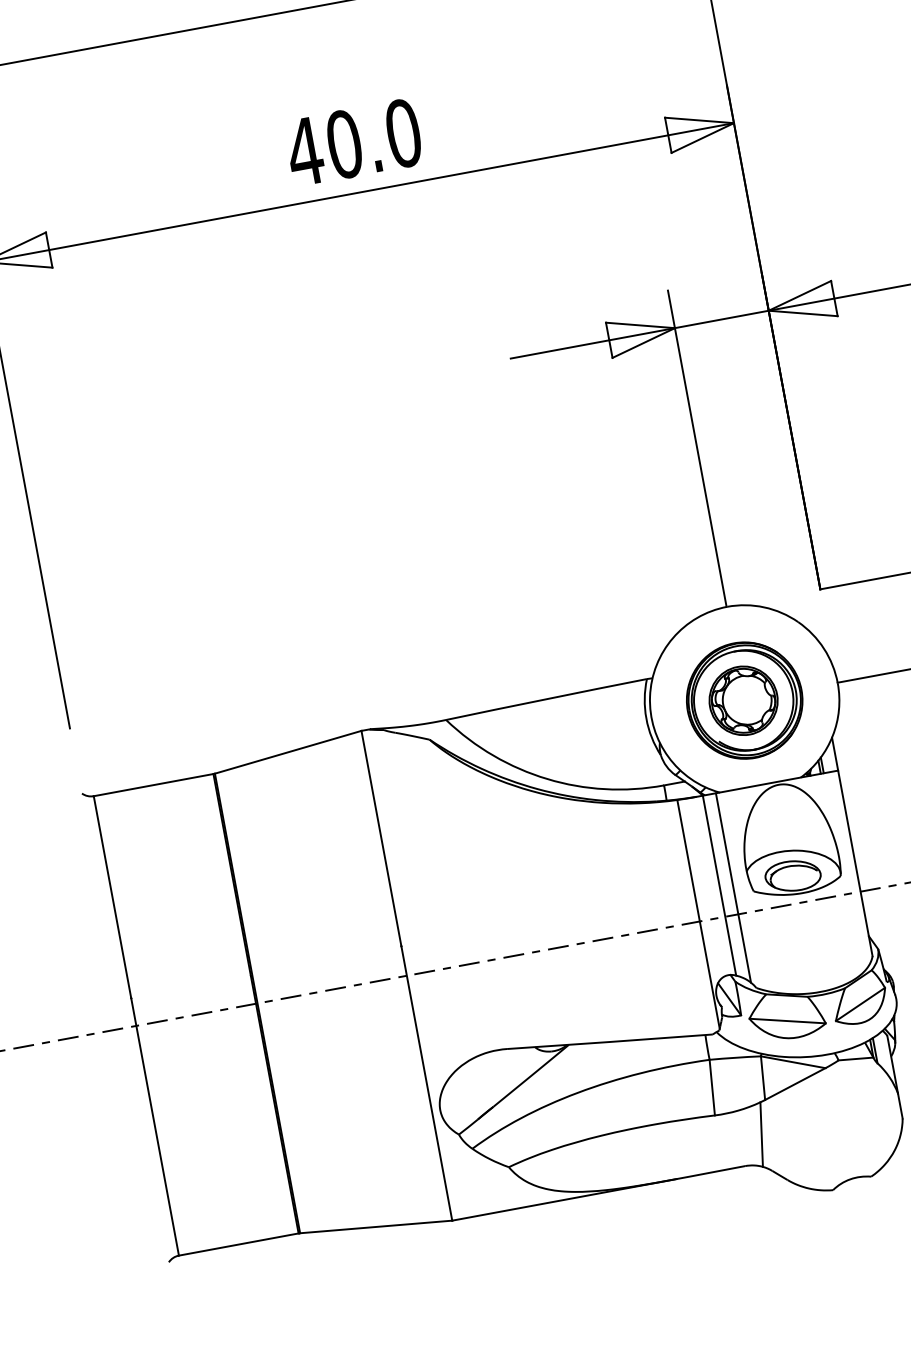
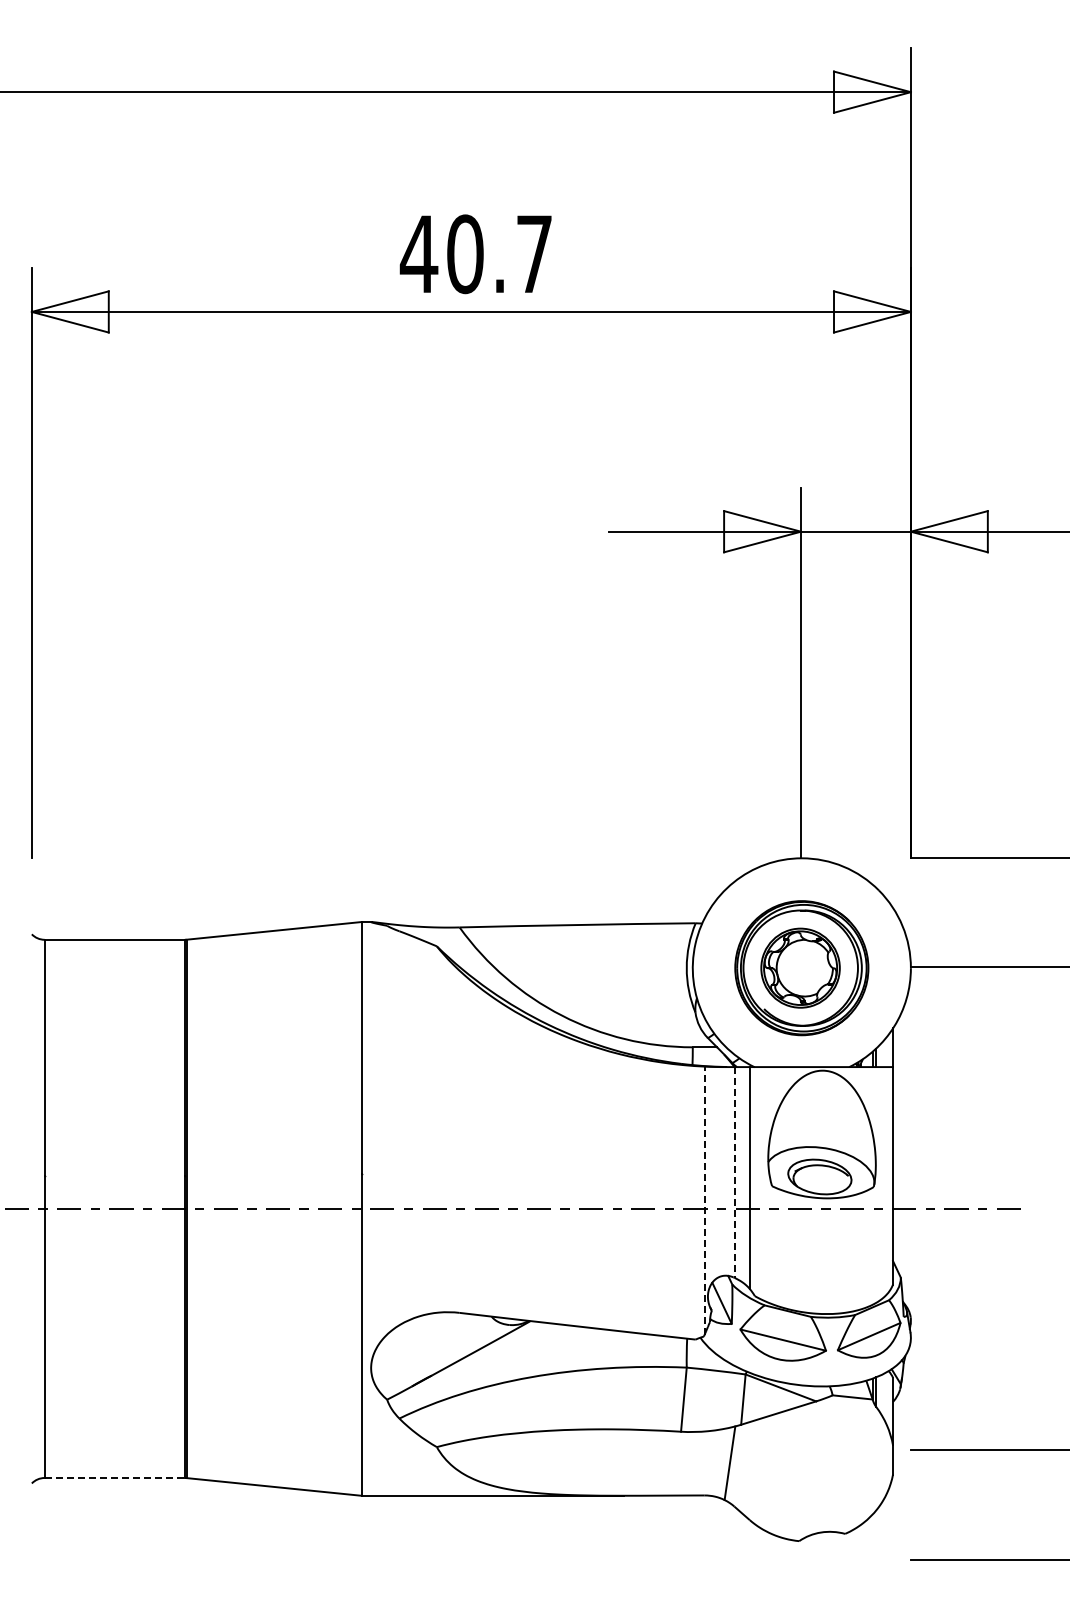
text: (403, 133) -> (534, 254), 40.0 -> 40.7
line: (719, 885) -> (734, 1172), solid -> dashed
line: (698, 914) -> (704, 1200), solid -> dashed
line: (239, 1244) -> (115, 1478), solid -> dashed

